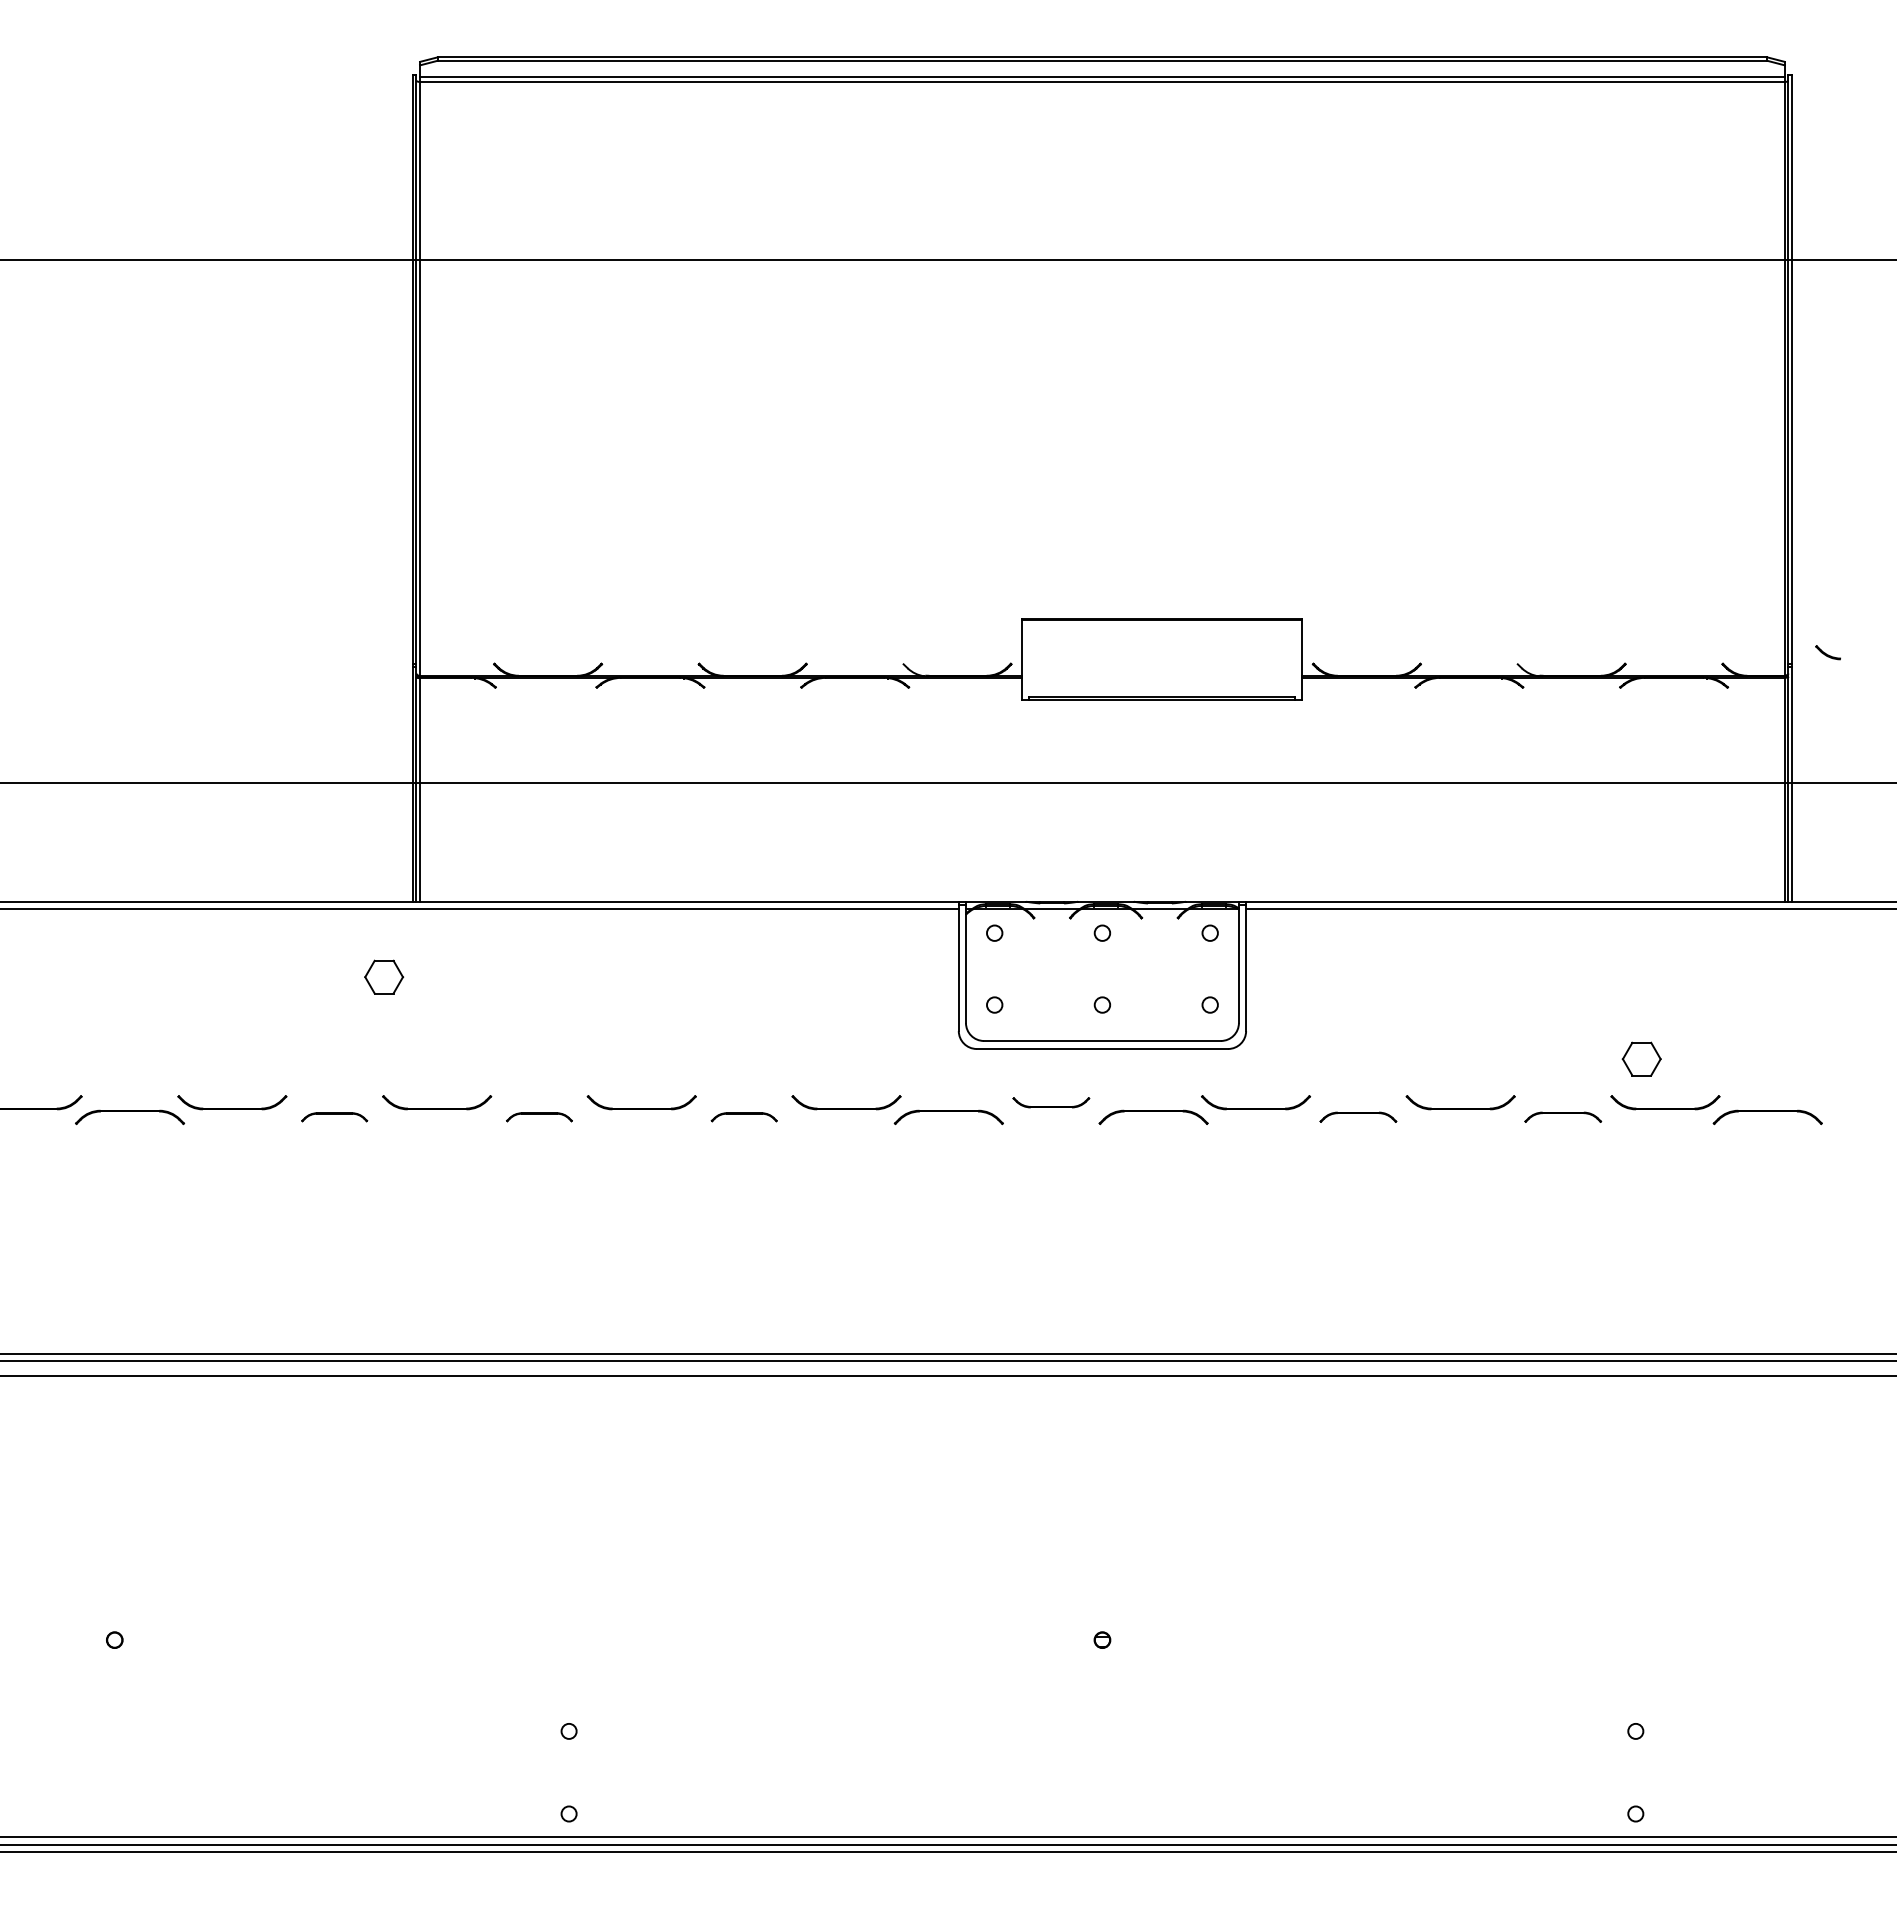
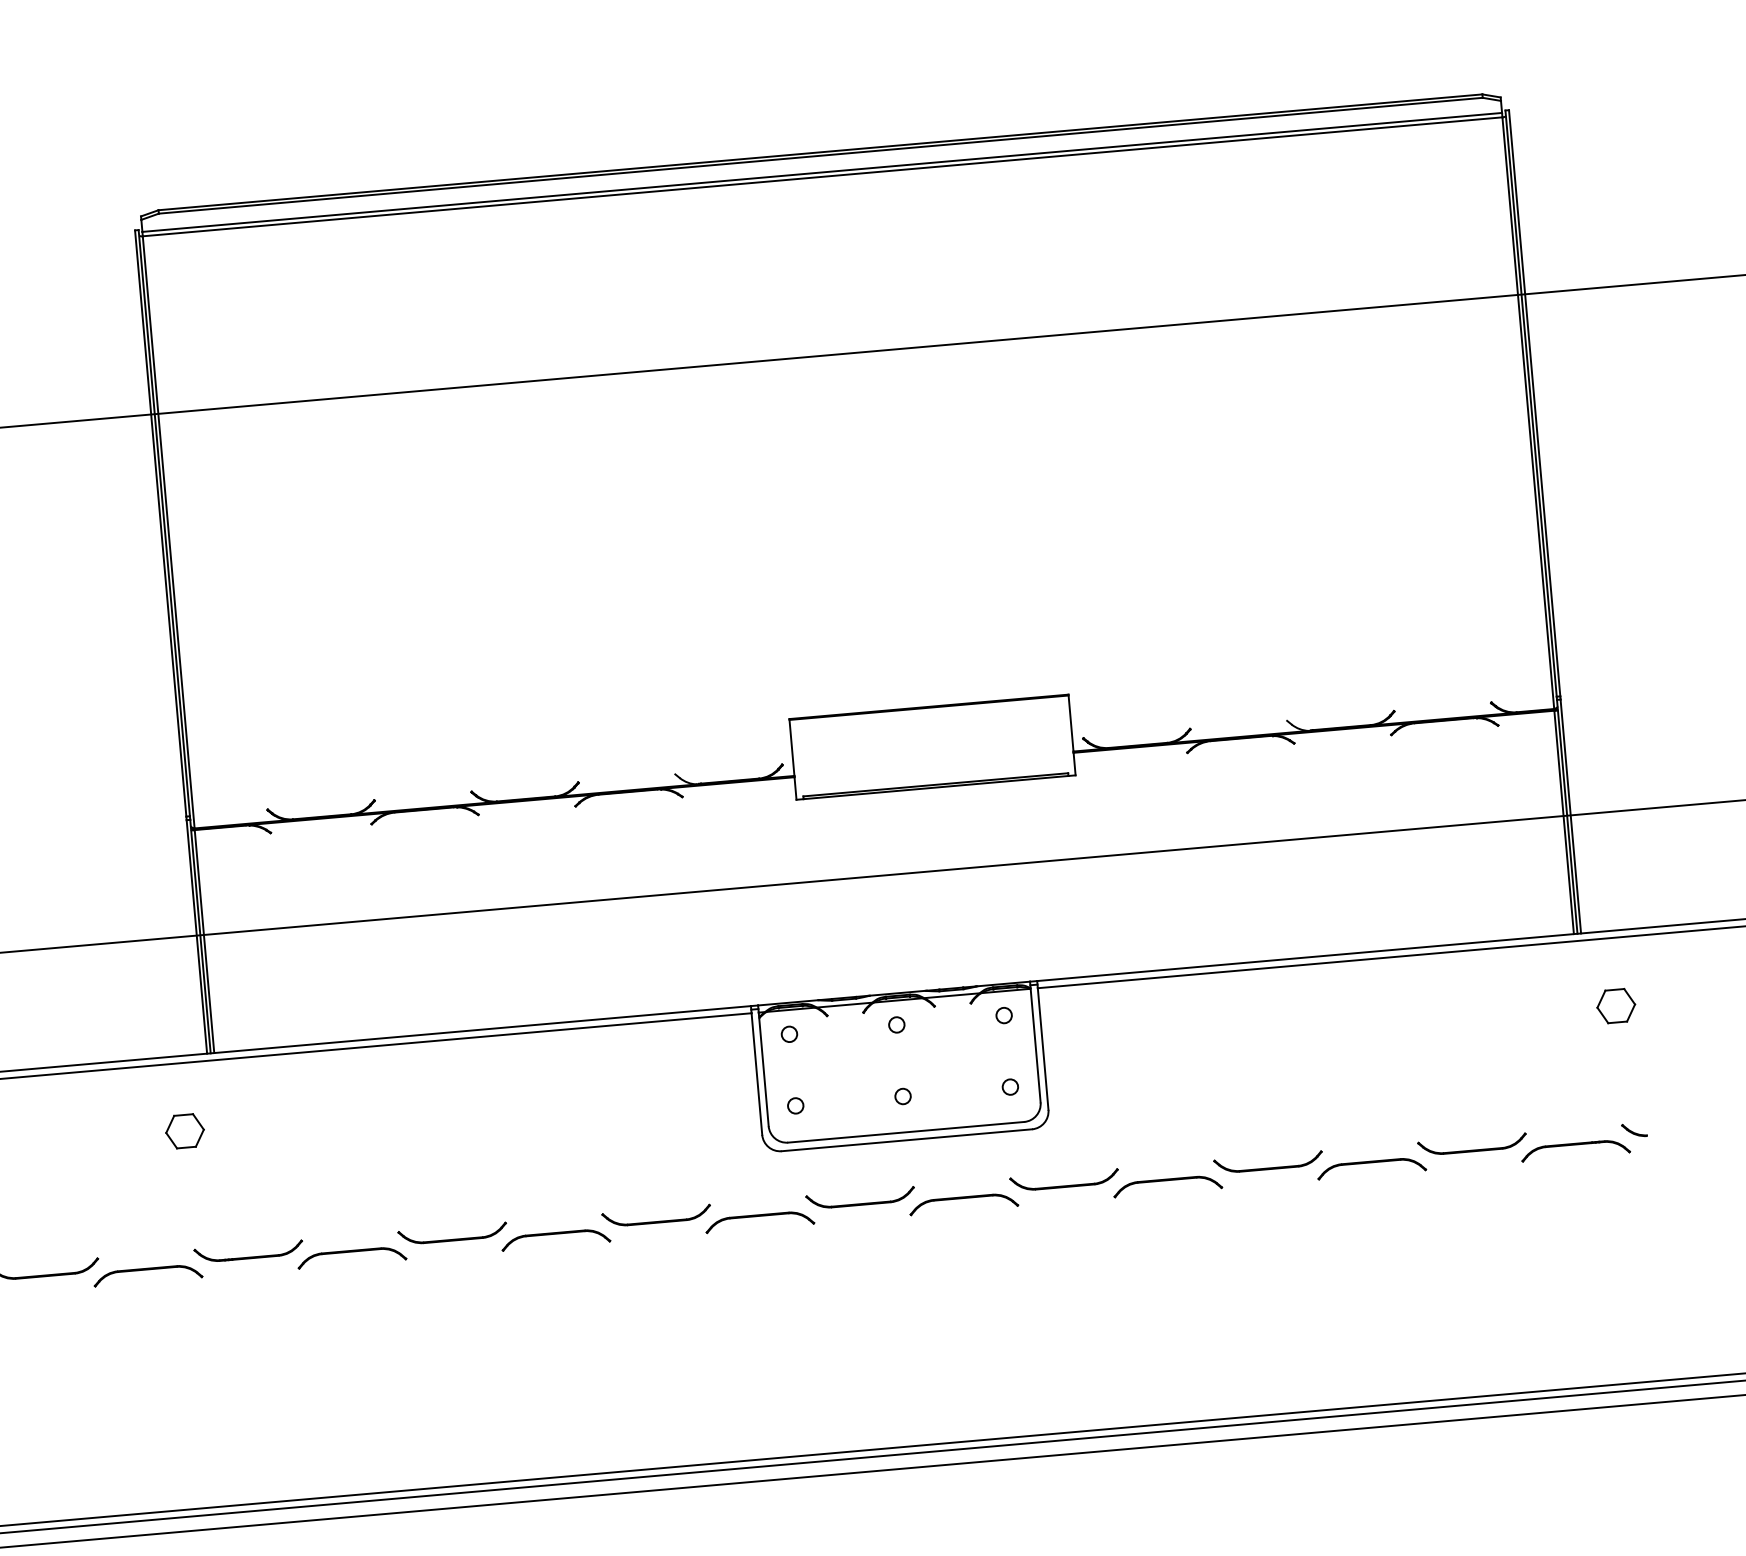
part: (1827, 652) -> (1633, 1130), moved
part: (1641, 1058) -> (1615, 1005), moved
part: (1051, 1102) -> (860, 1198), size x1.43
part: (334, 1116) -> (147, 1274), size x1.67
part: (539, 1116) -> (351, 1256), size x1.67
part: (744, 1116) -> (556, 1238), size x1.67
part: (1358, 1116) -> (1167, 1185), size x1.43
part: (1563, 1116) -> (1372, 1167), size x1.43

